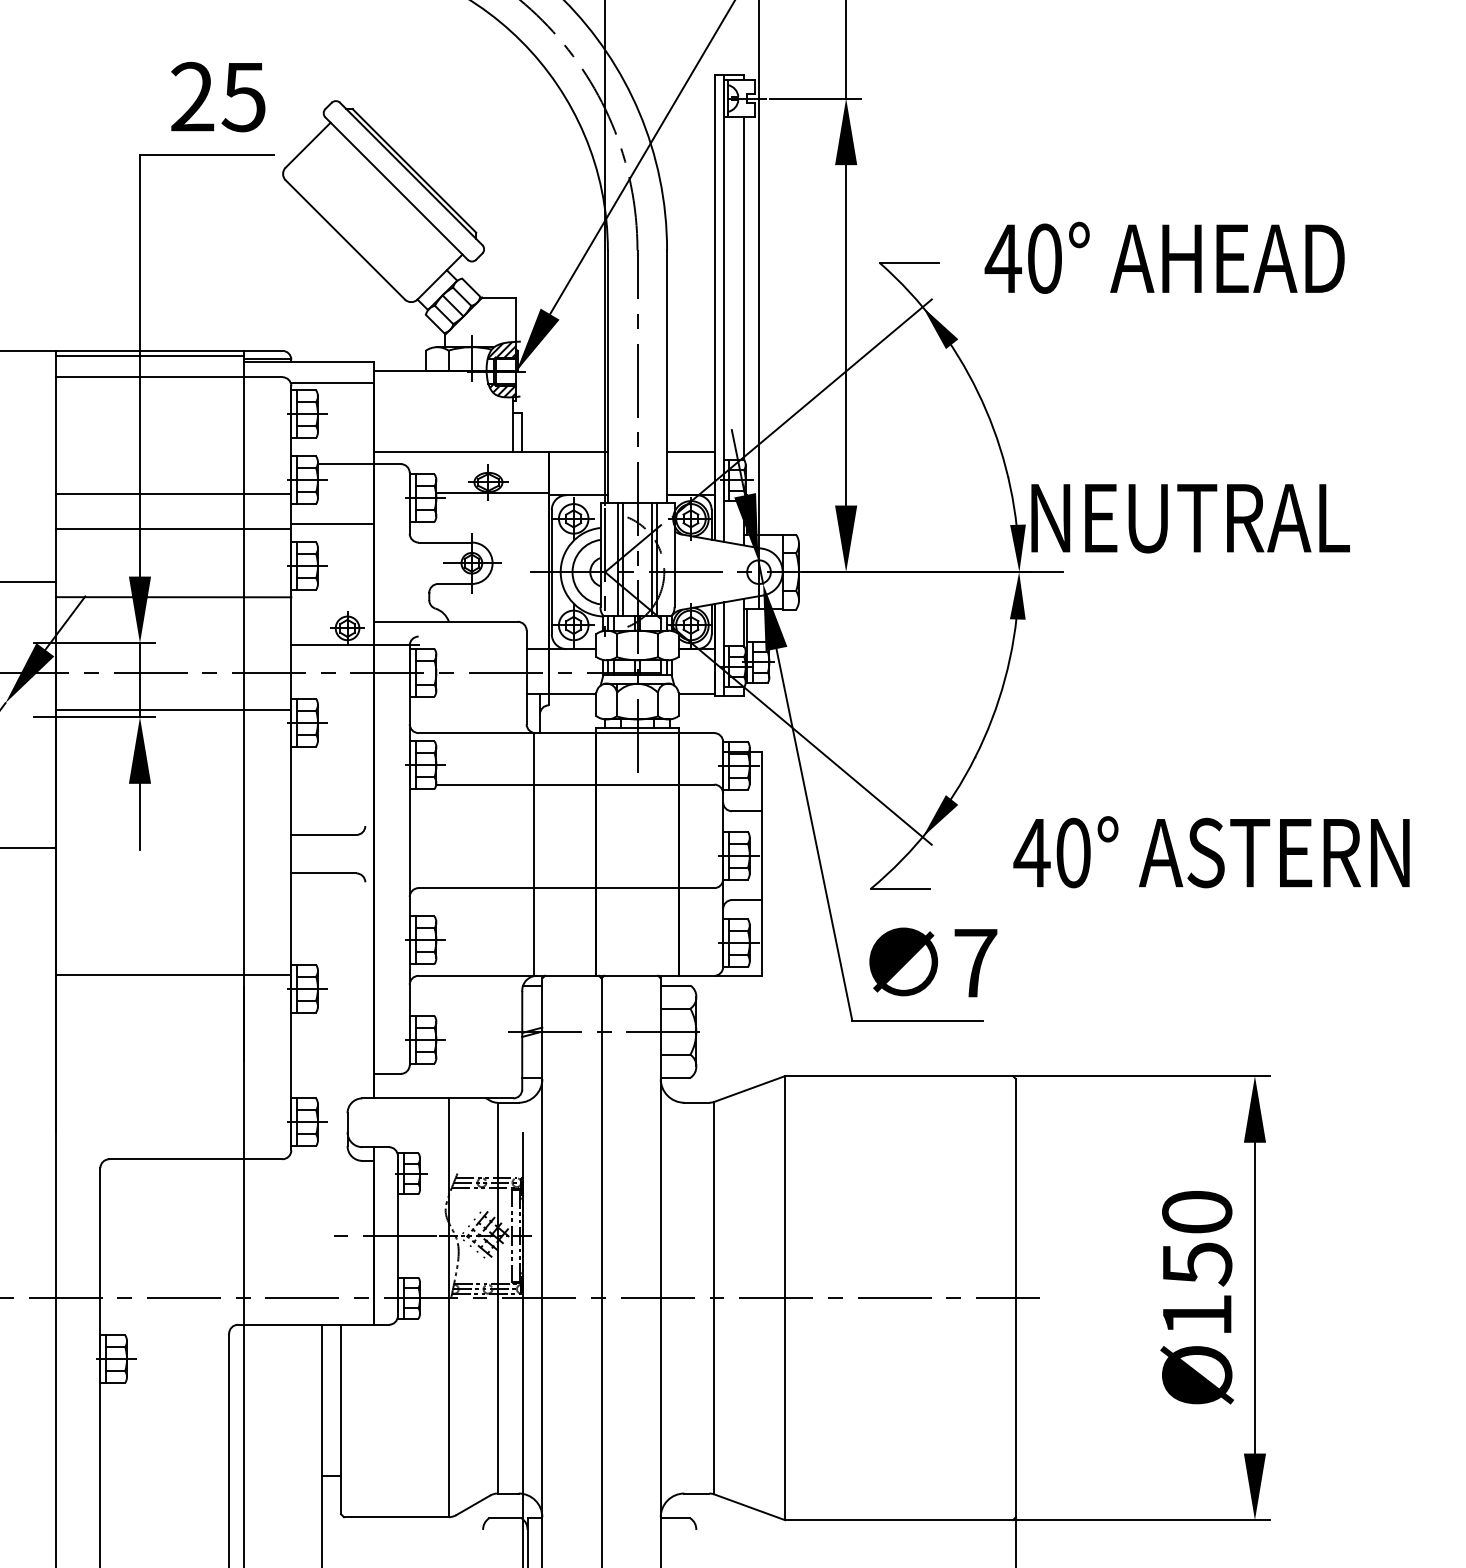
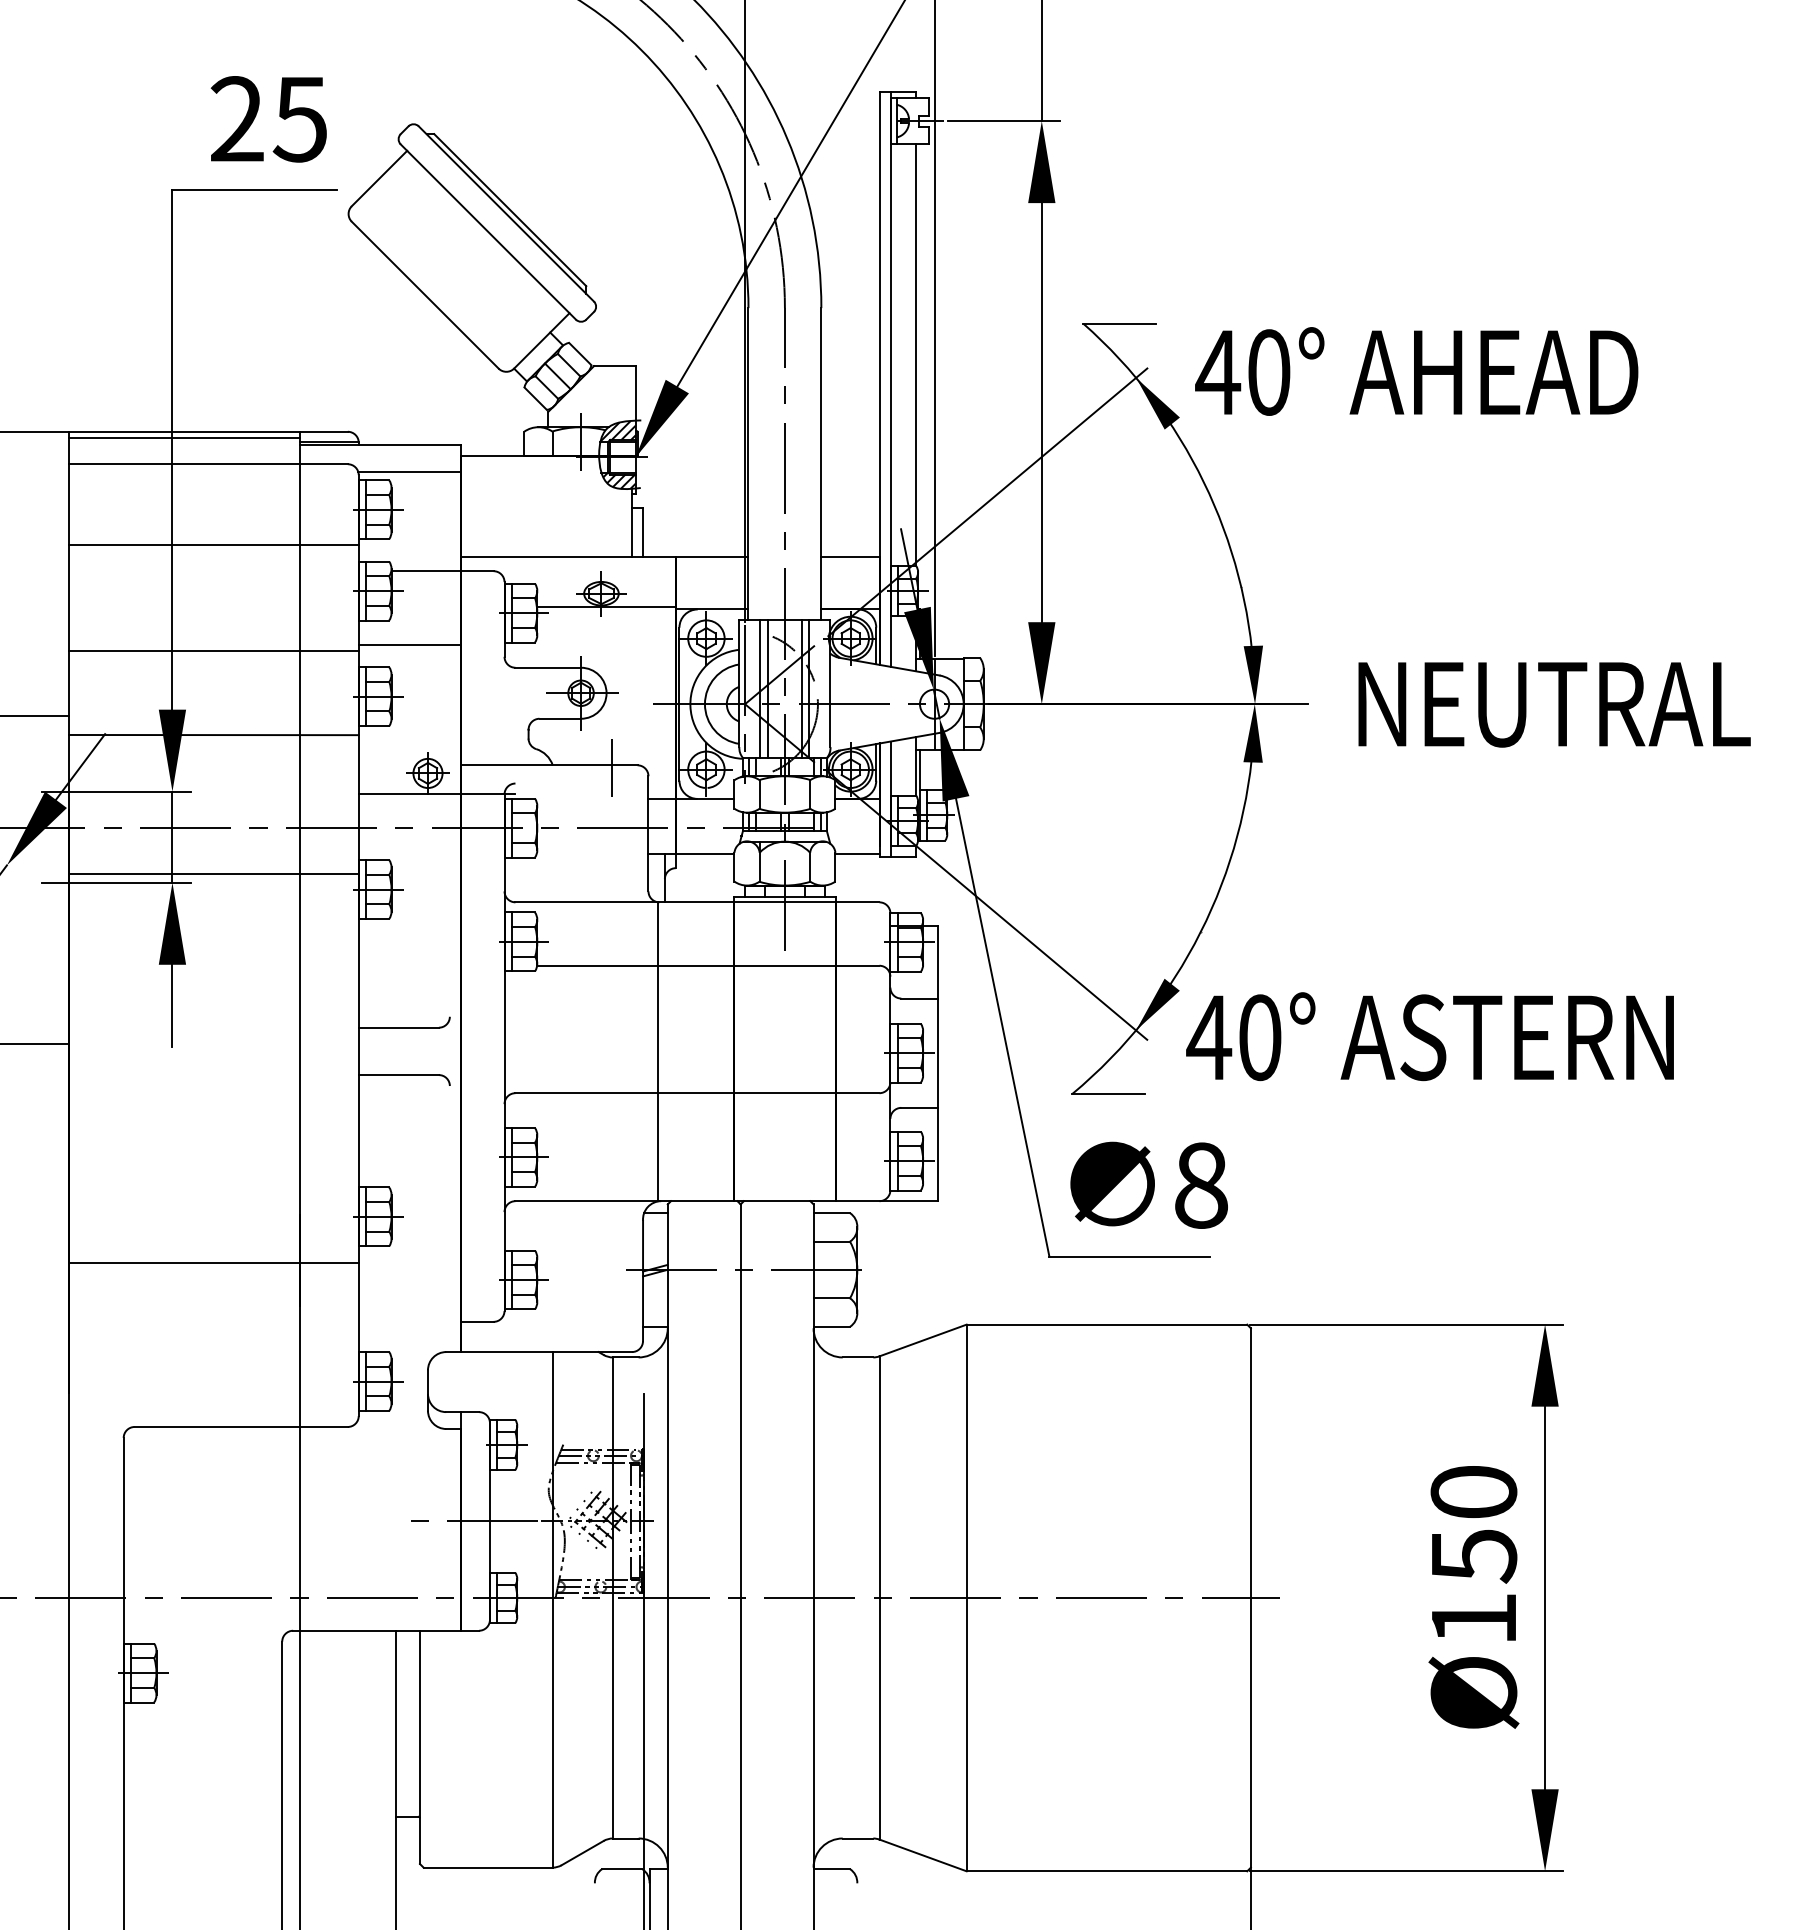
text: (1164, 257) -> (1416, 370), moved
line: (173, 494) -> (213, 545), moved
text: (1190, 518) -> (1554, 704), moved
line: (497, 623) -> (612, 767), added
text: (1211, 852) -> (1430, 1037), moved
text: (975, 963) -> (1201, 1185), 7 -> 8
line: (173, 974) -> (213, 1262), moved

